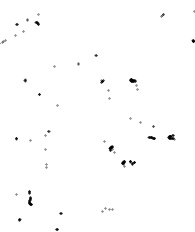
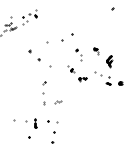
part: (154, 101) -> (109, 61), added
part: (22, 139) -> (52, 121), moved
part: (120, 154) -> (77, 73), moved
part: (108, 210) -> (58, 102), moved

